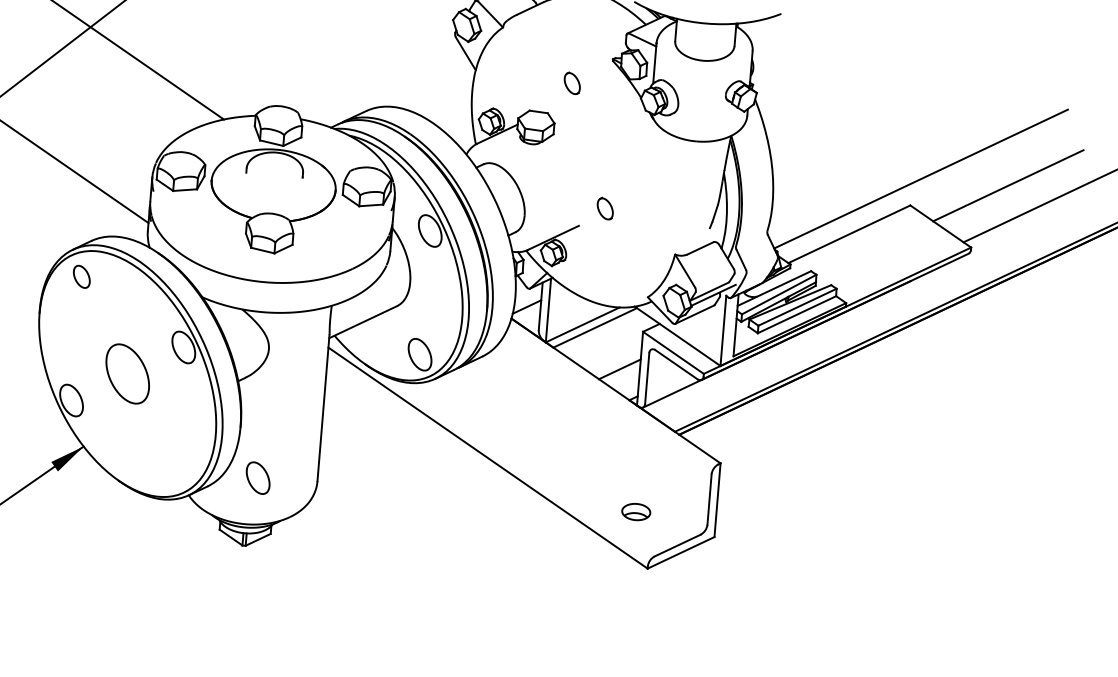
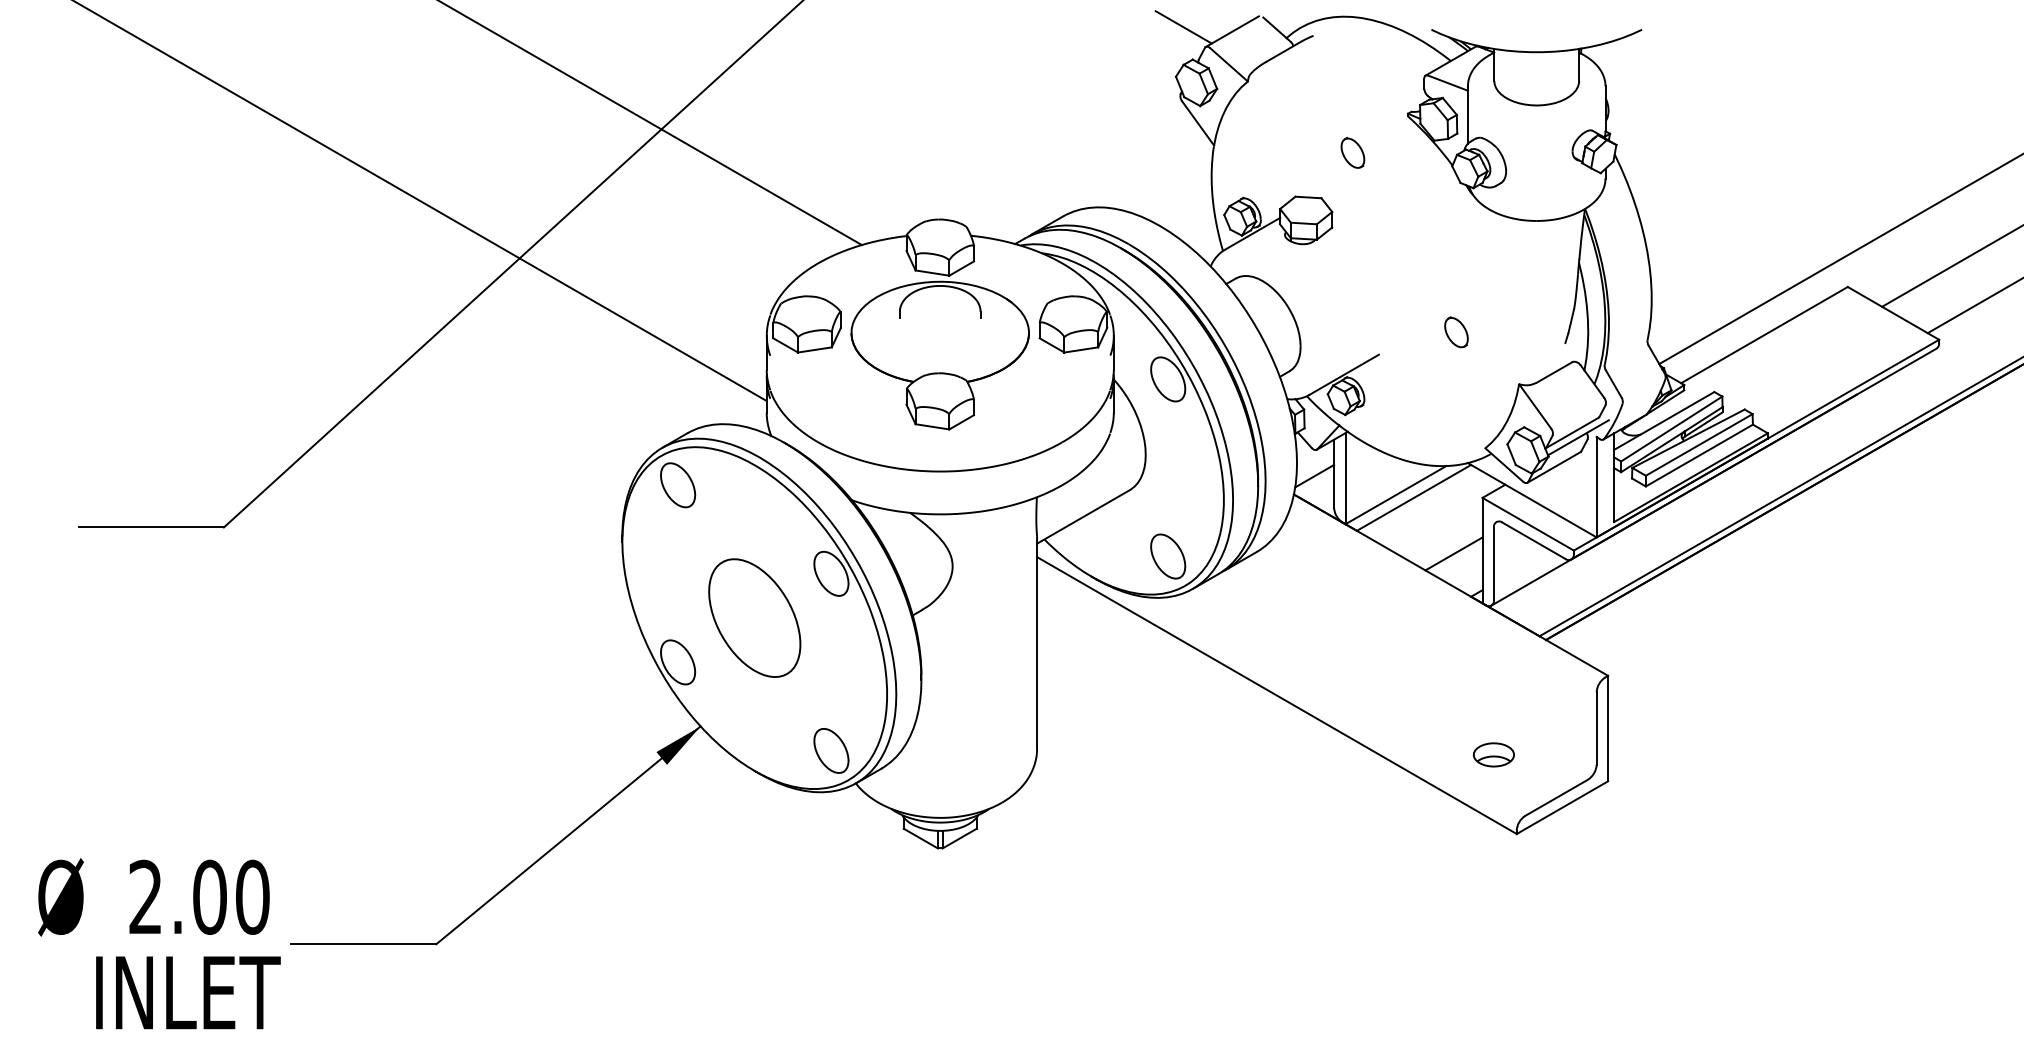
part: (605, 208) -> (1456, 332), moved
part: (82, 276) -> (678, 485), size x1.43
part: (127, 373) -> (754, 617), size x1.43
part: (258, 477) -> (831, 750), moved

